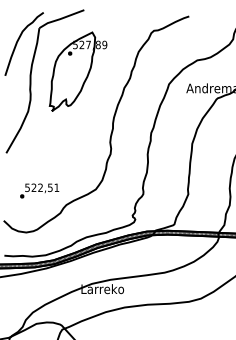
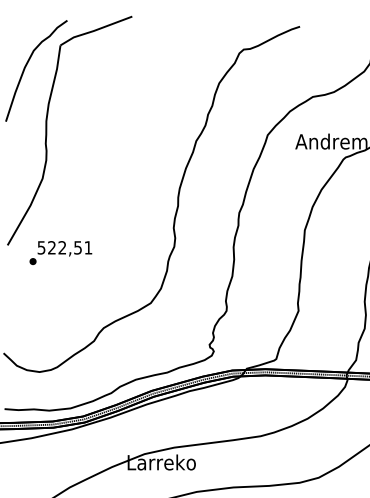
part: (77, 71) -> (121, 114), removed
text: (39, 190) -> (60, 252), moved

